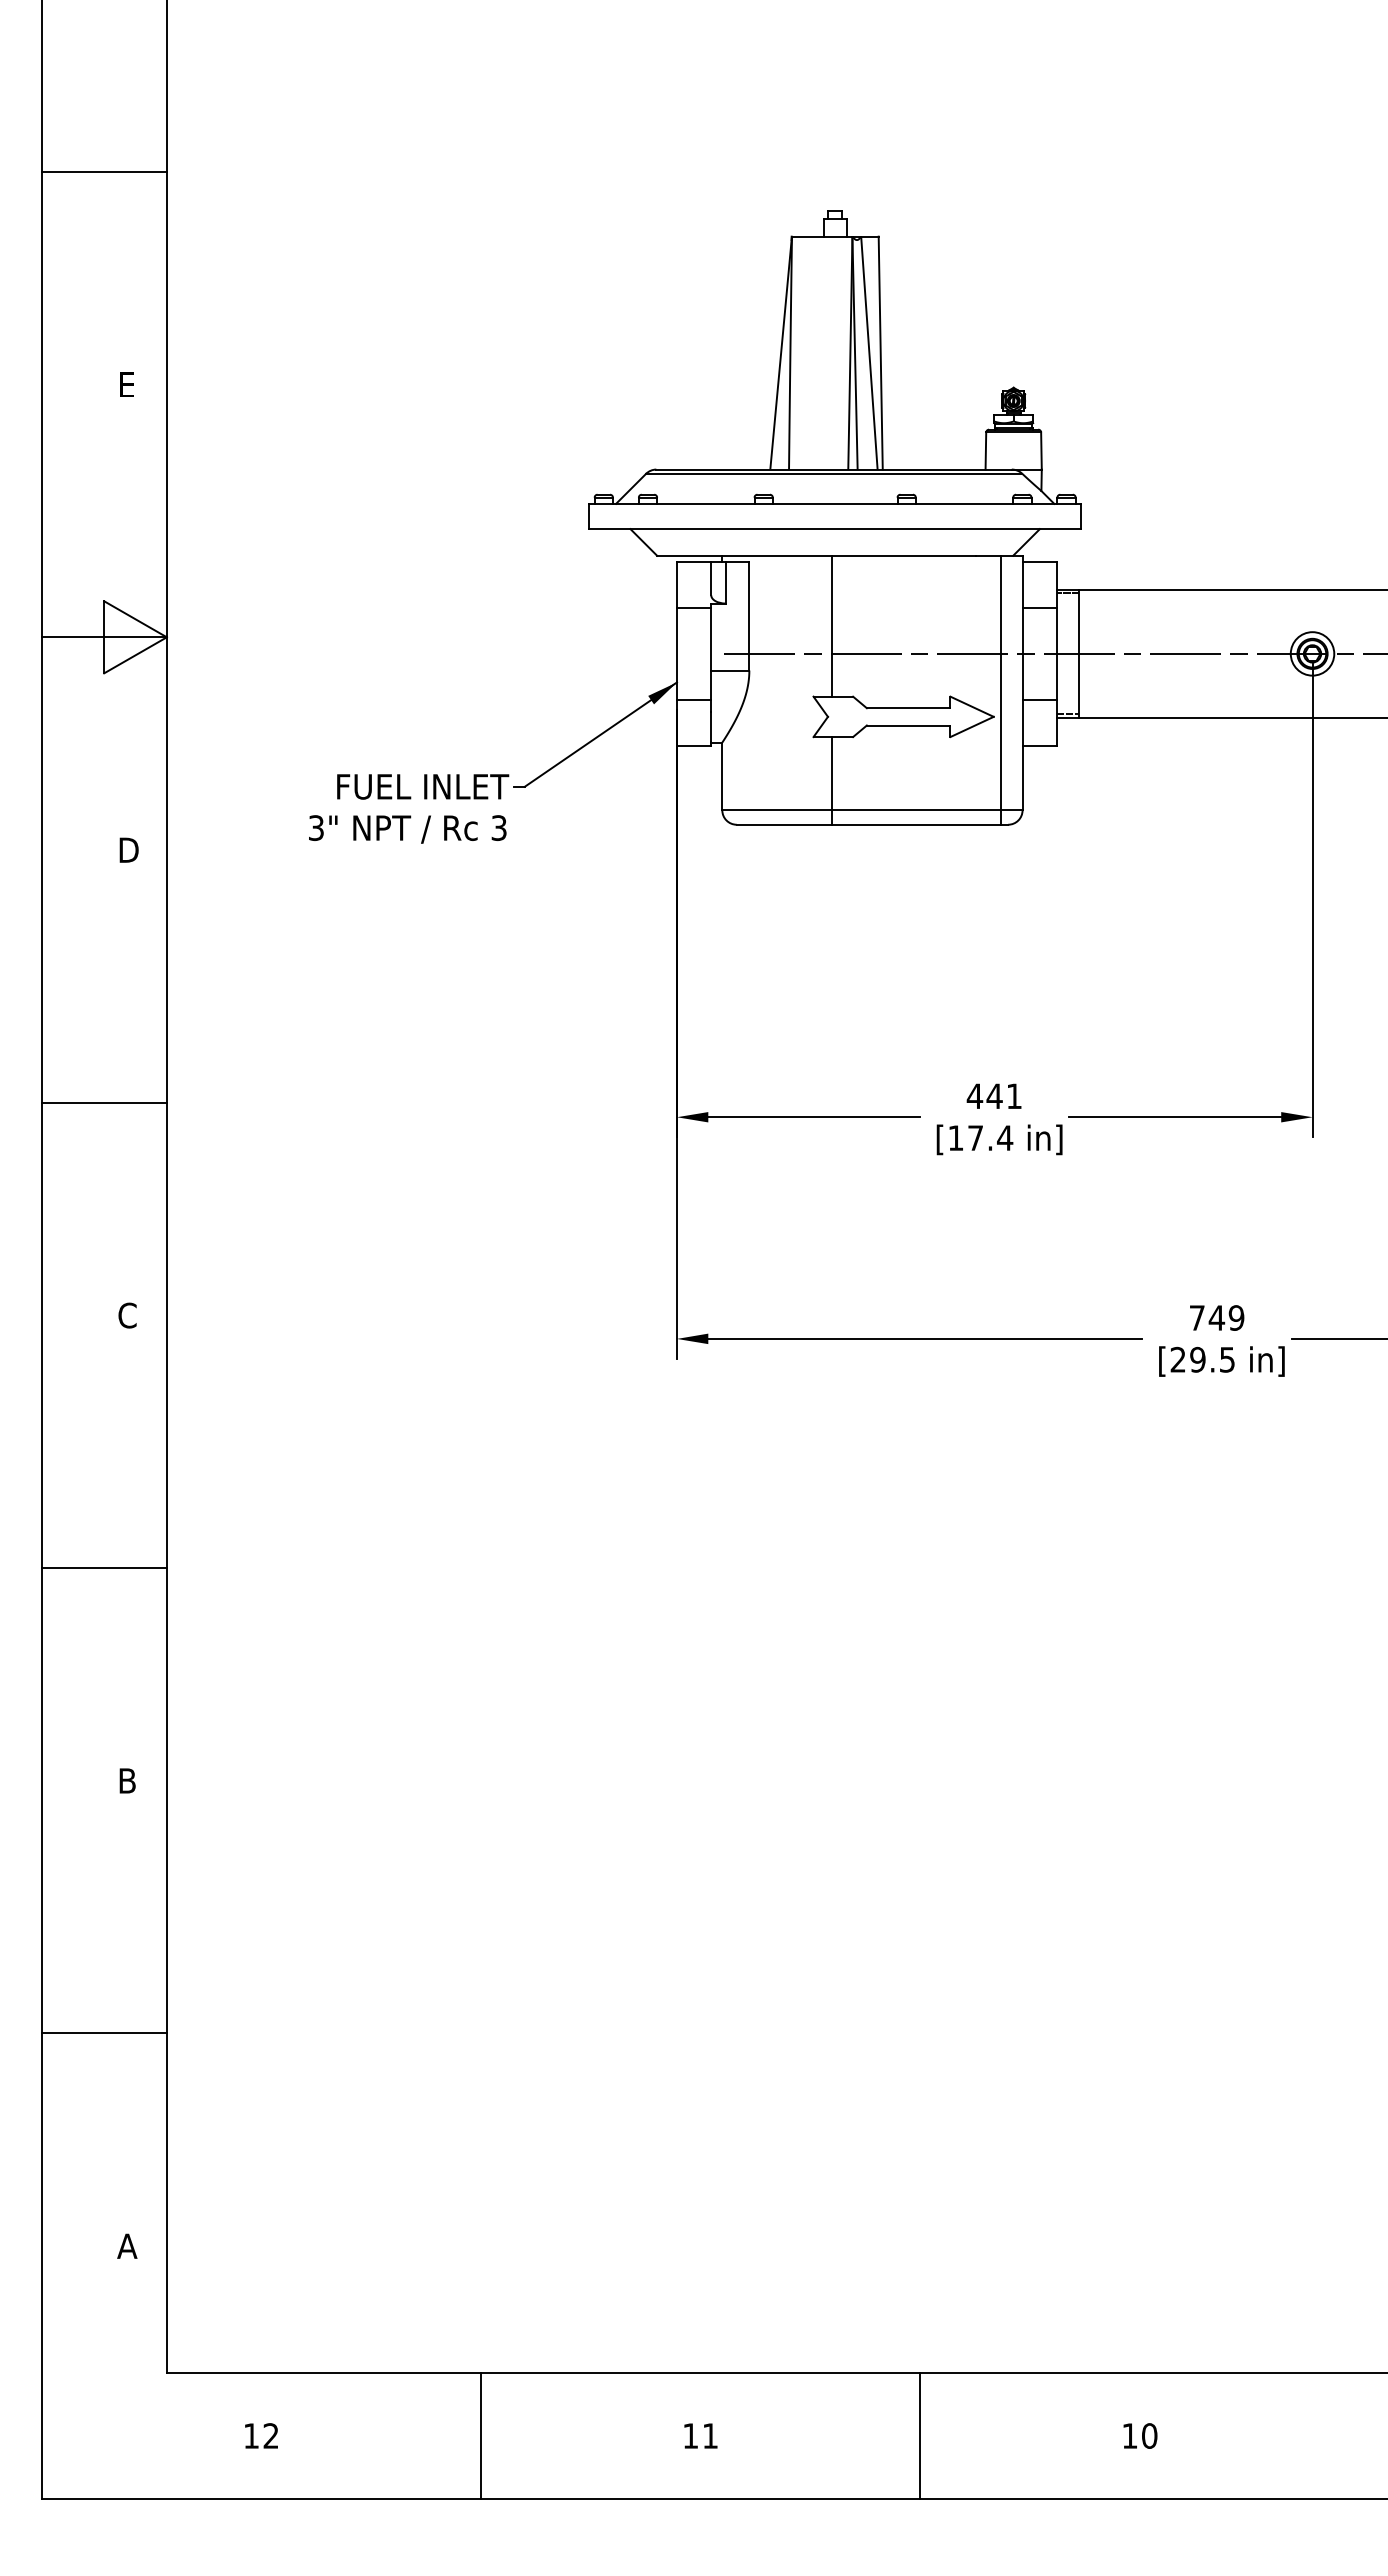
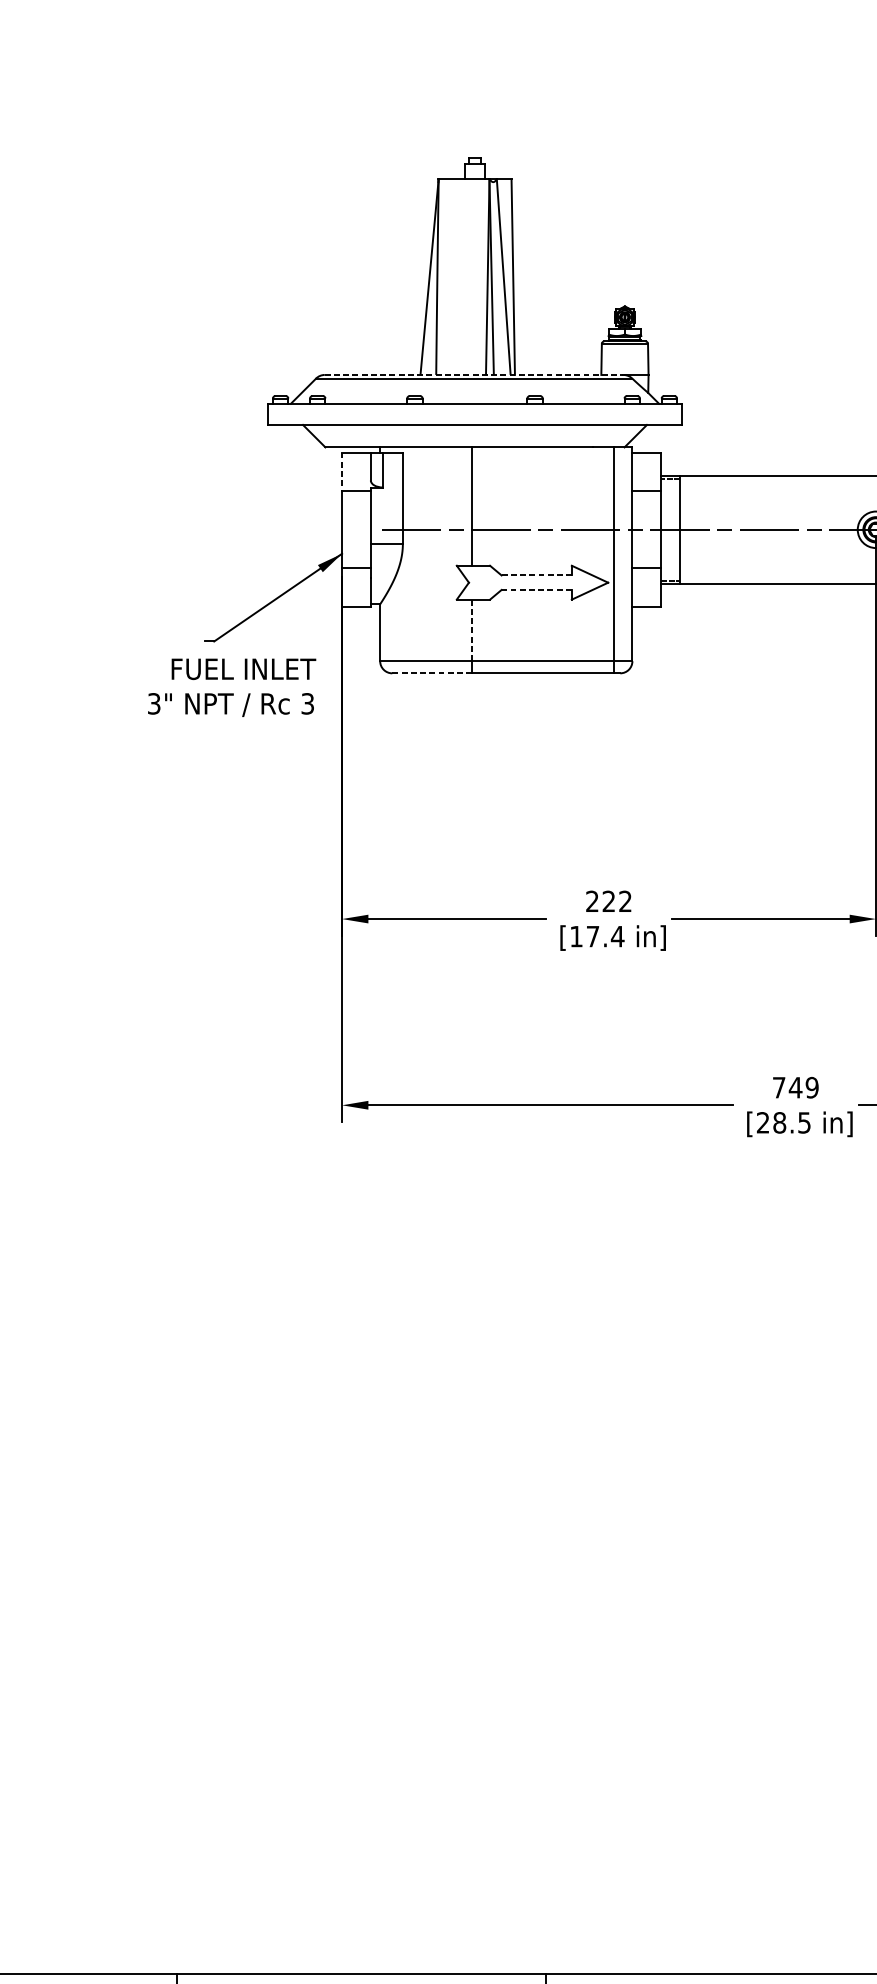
line: (834, 469) -> (474, 374), solid -> dashed
line: (676, 584) -> (341, 471), solid -> dashed
line: (908, 708) -> (536, 575), solid -> dashed
line: (908, 725) -> (536, 589), solid -> dashed
line: (831, 773) -> (471, 630), solid -> dashed
text: (409, 808) -> (232, 687), moved
line: (784, 824) -> (432, 673), solid -> dashed
text: (993, 1095) -> (607, 900), 441 -> 222
text: (1197, 1359) -> (779, 1122), [29.5 -> [28.5

